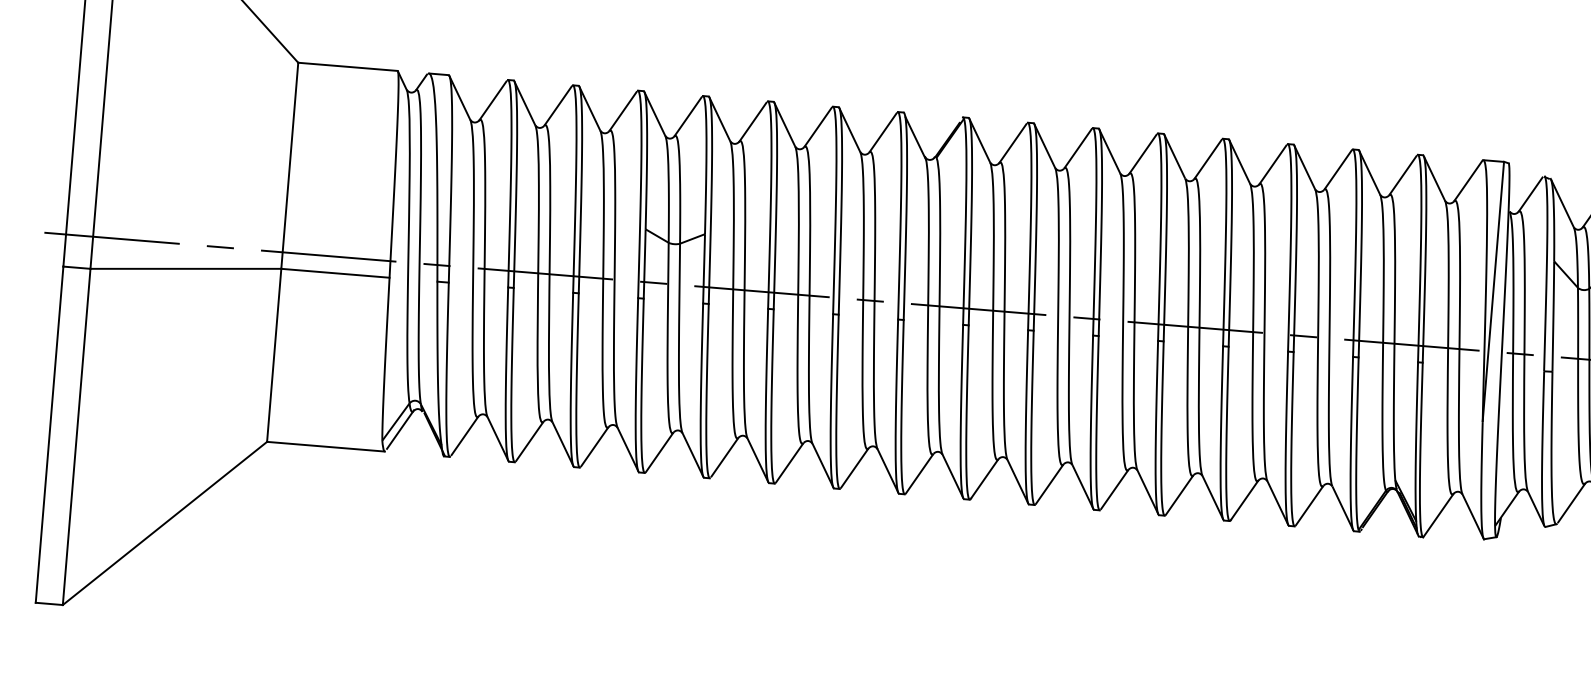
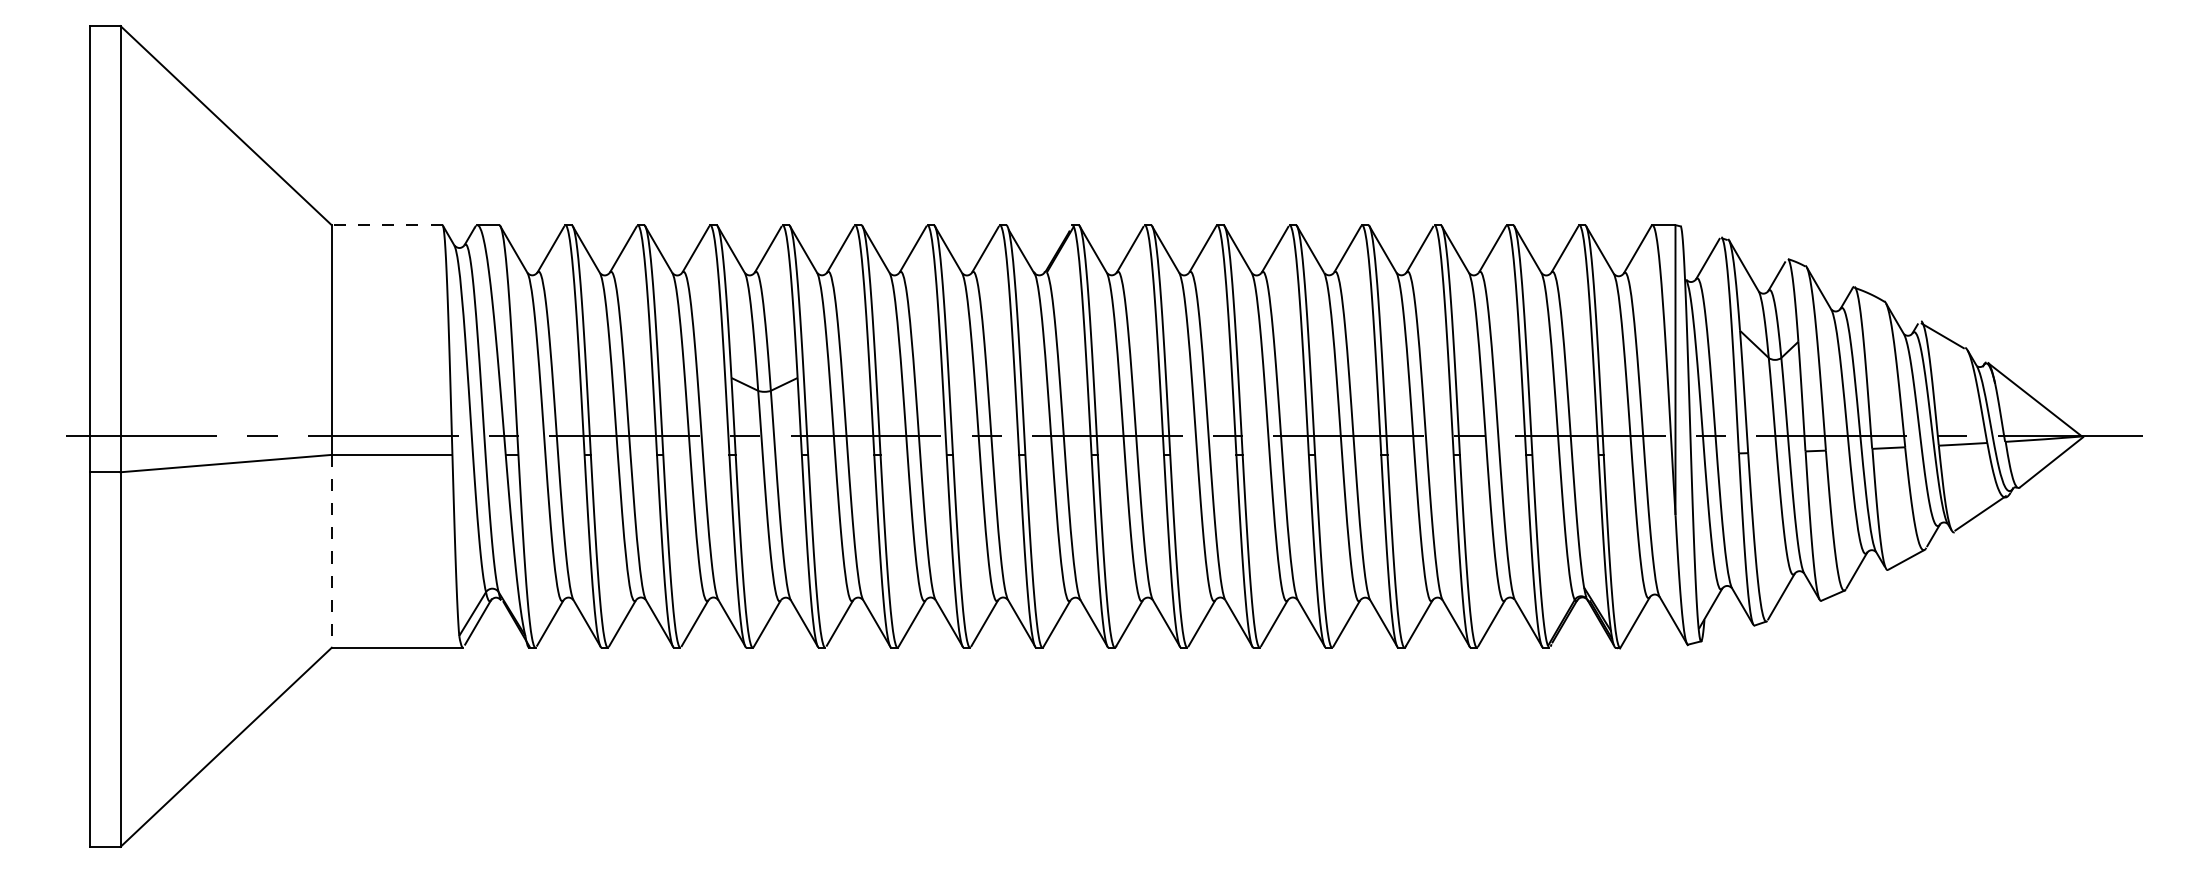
line: (347, 67) -> (386, 225), solid -> dashed
line: (273, 355) -> (331, 551), solid -> dashed

